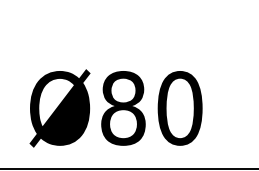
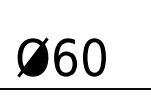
text: (123, 108) -> (65, 57), Ø80 -> Ø60

